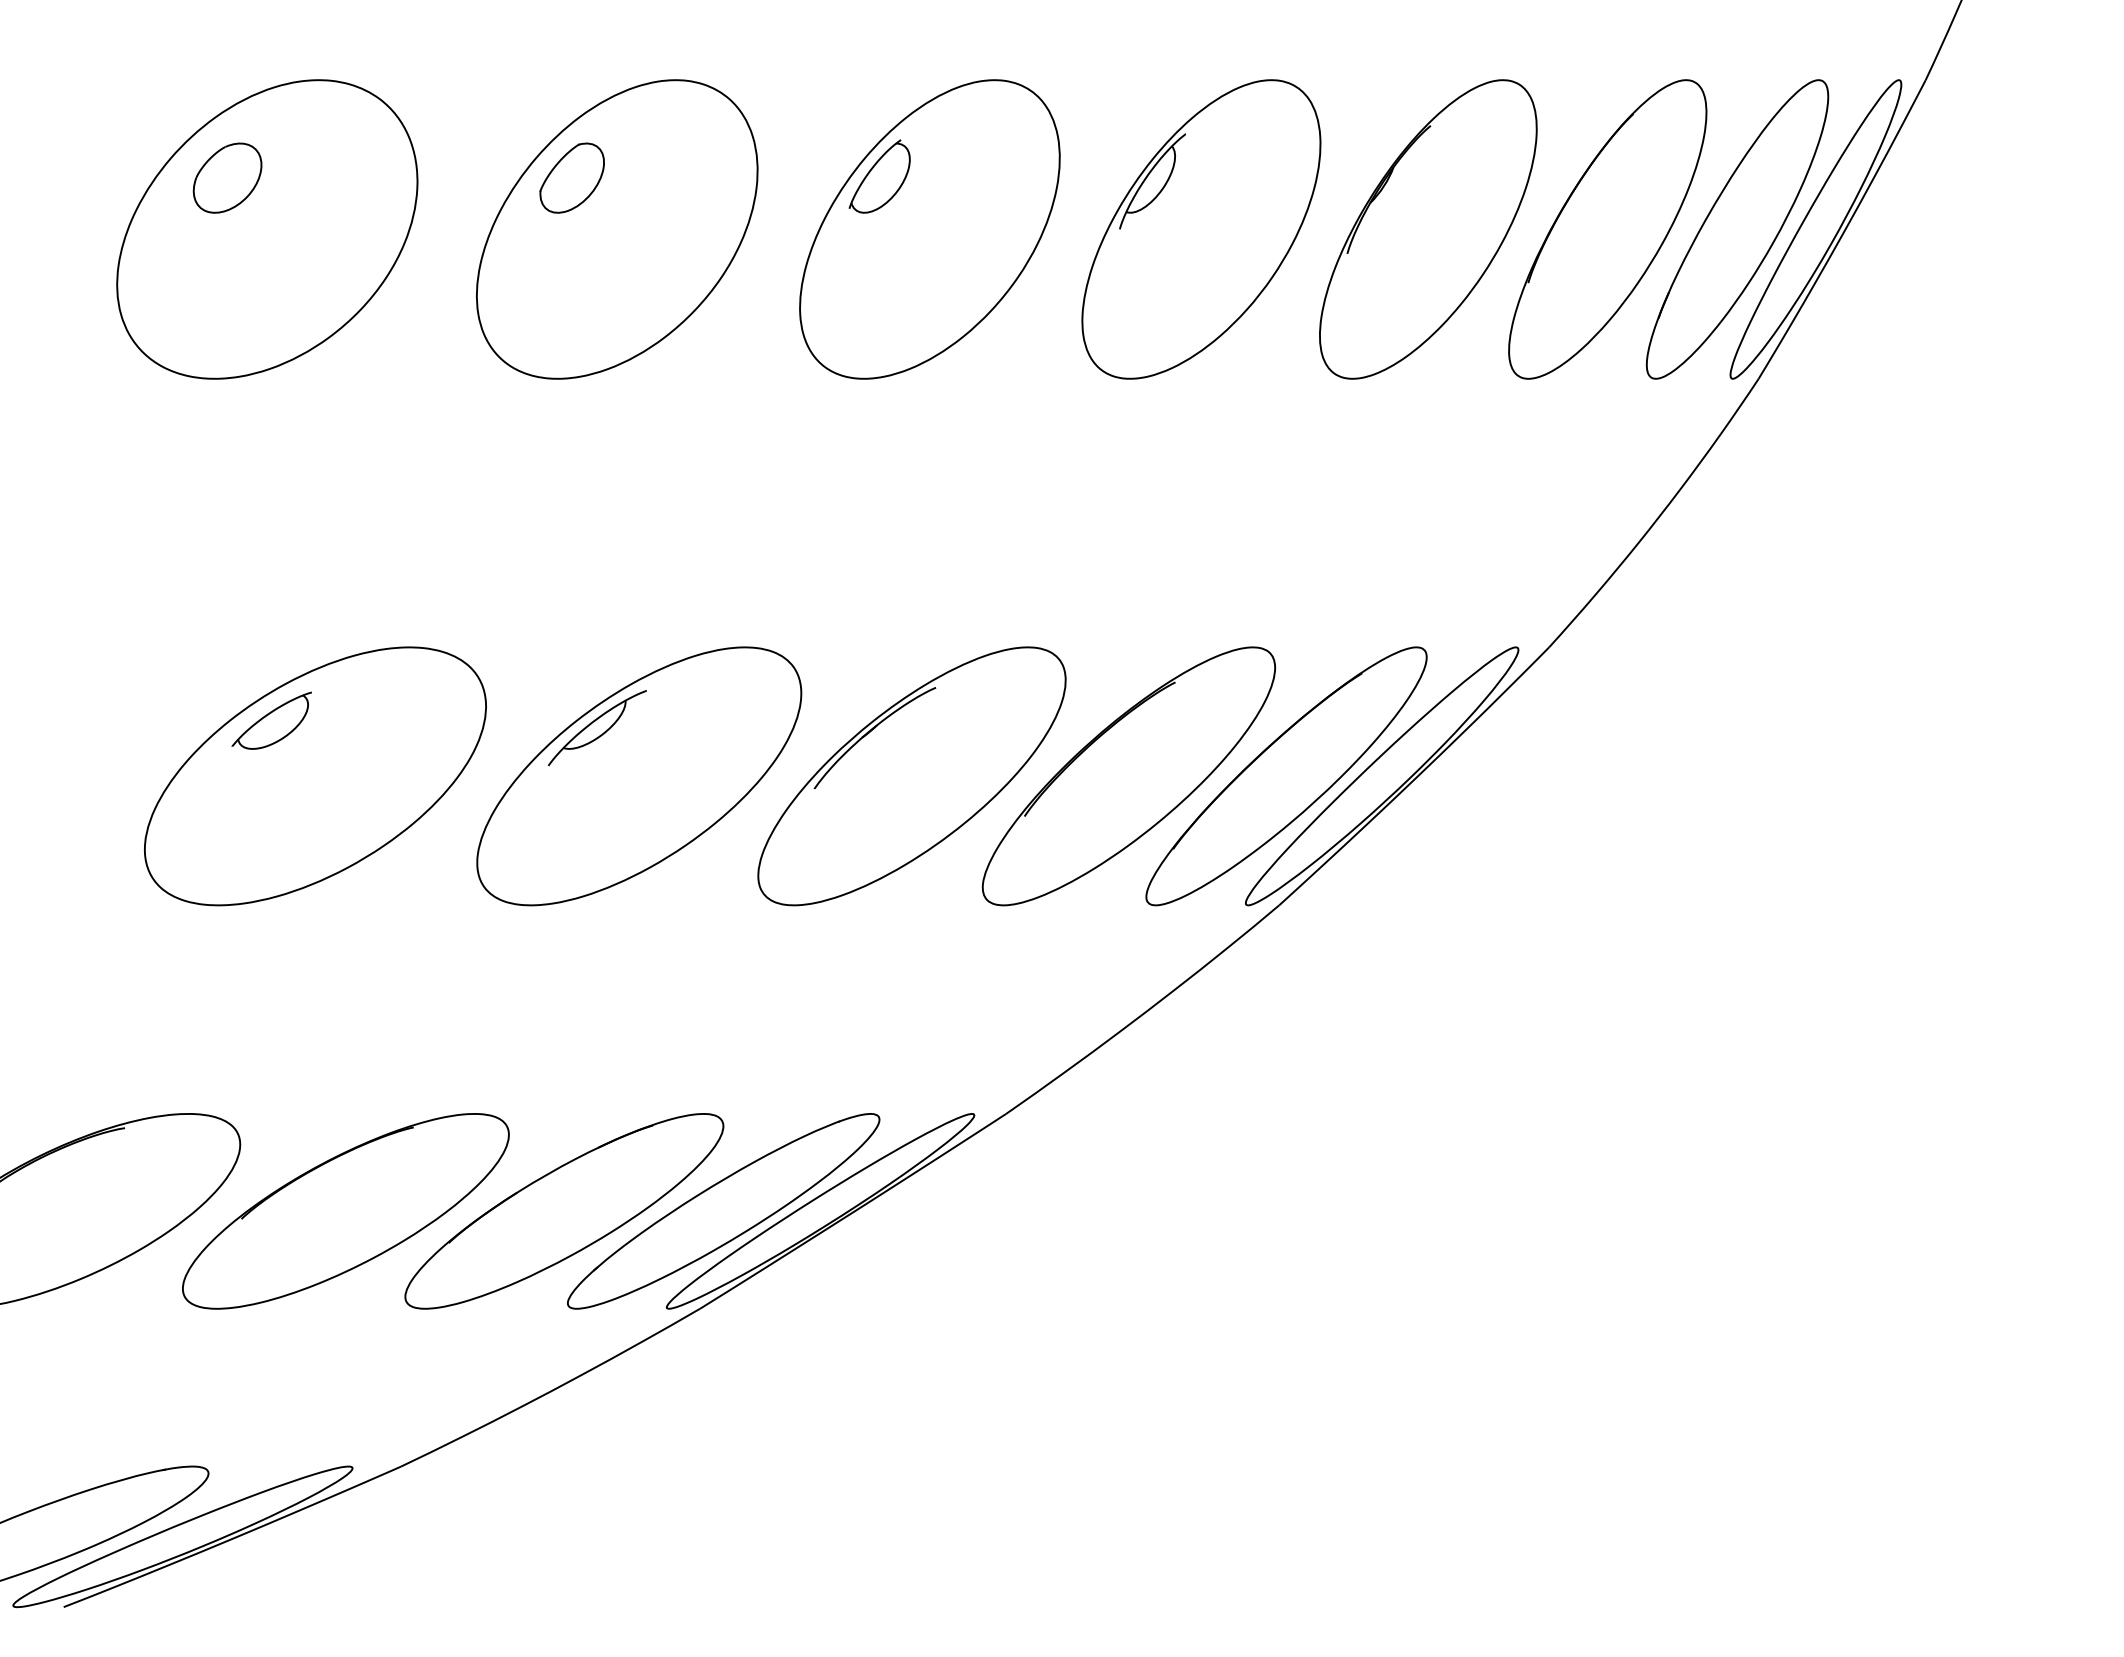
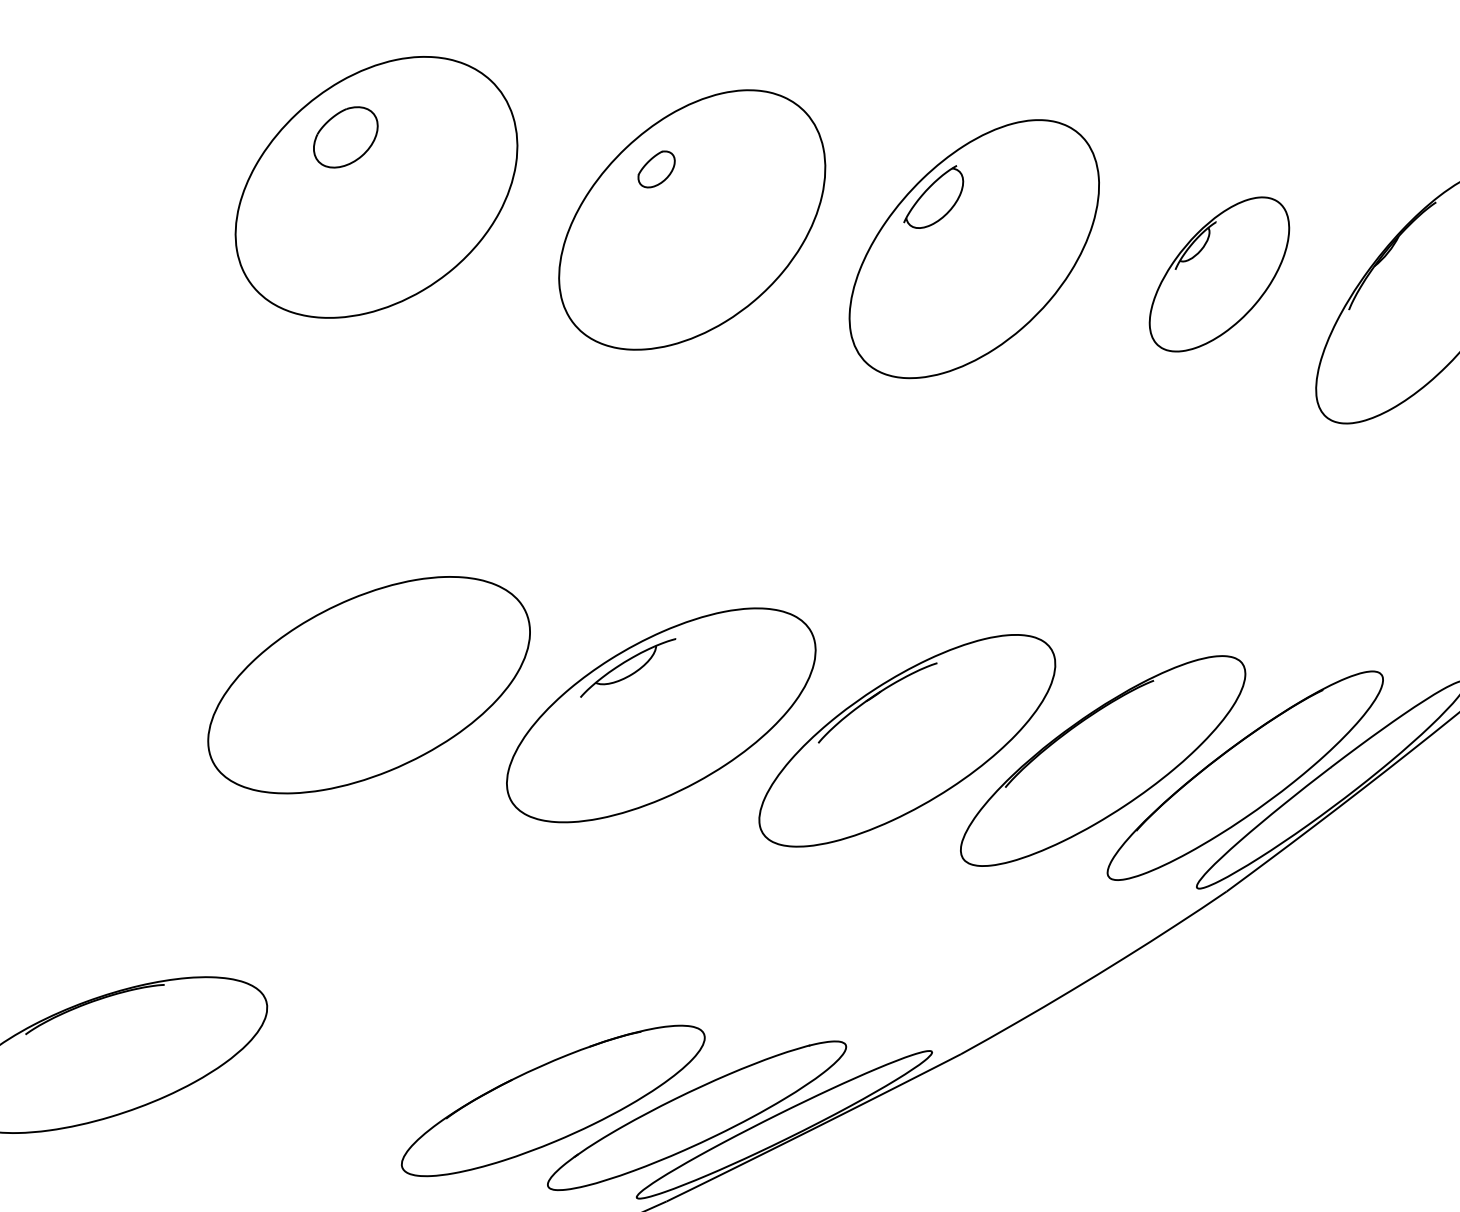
part: (571, 177) -> (656, 168), size x0.6
part: (1201, 229) -> (1219, 274), size x0.6
part: (271, 720) -> (334, 630), removed
part: (345, 1211) -> (355, 1080), removed

